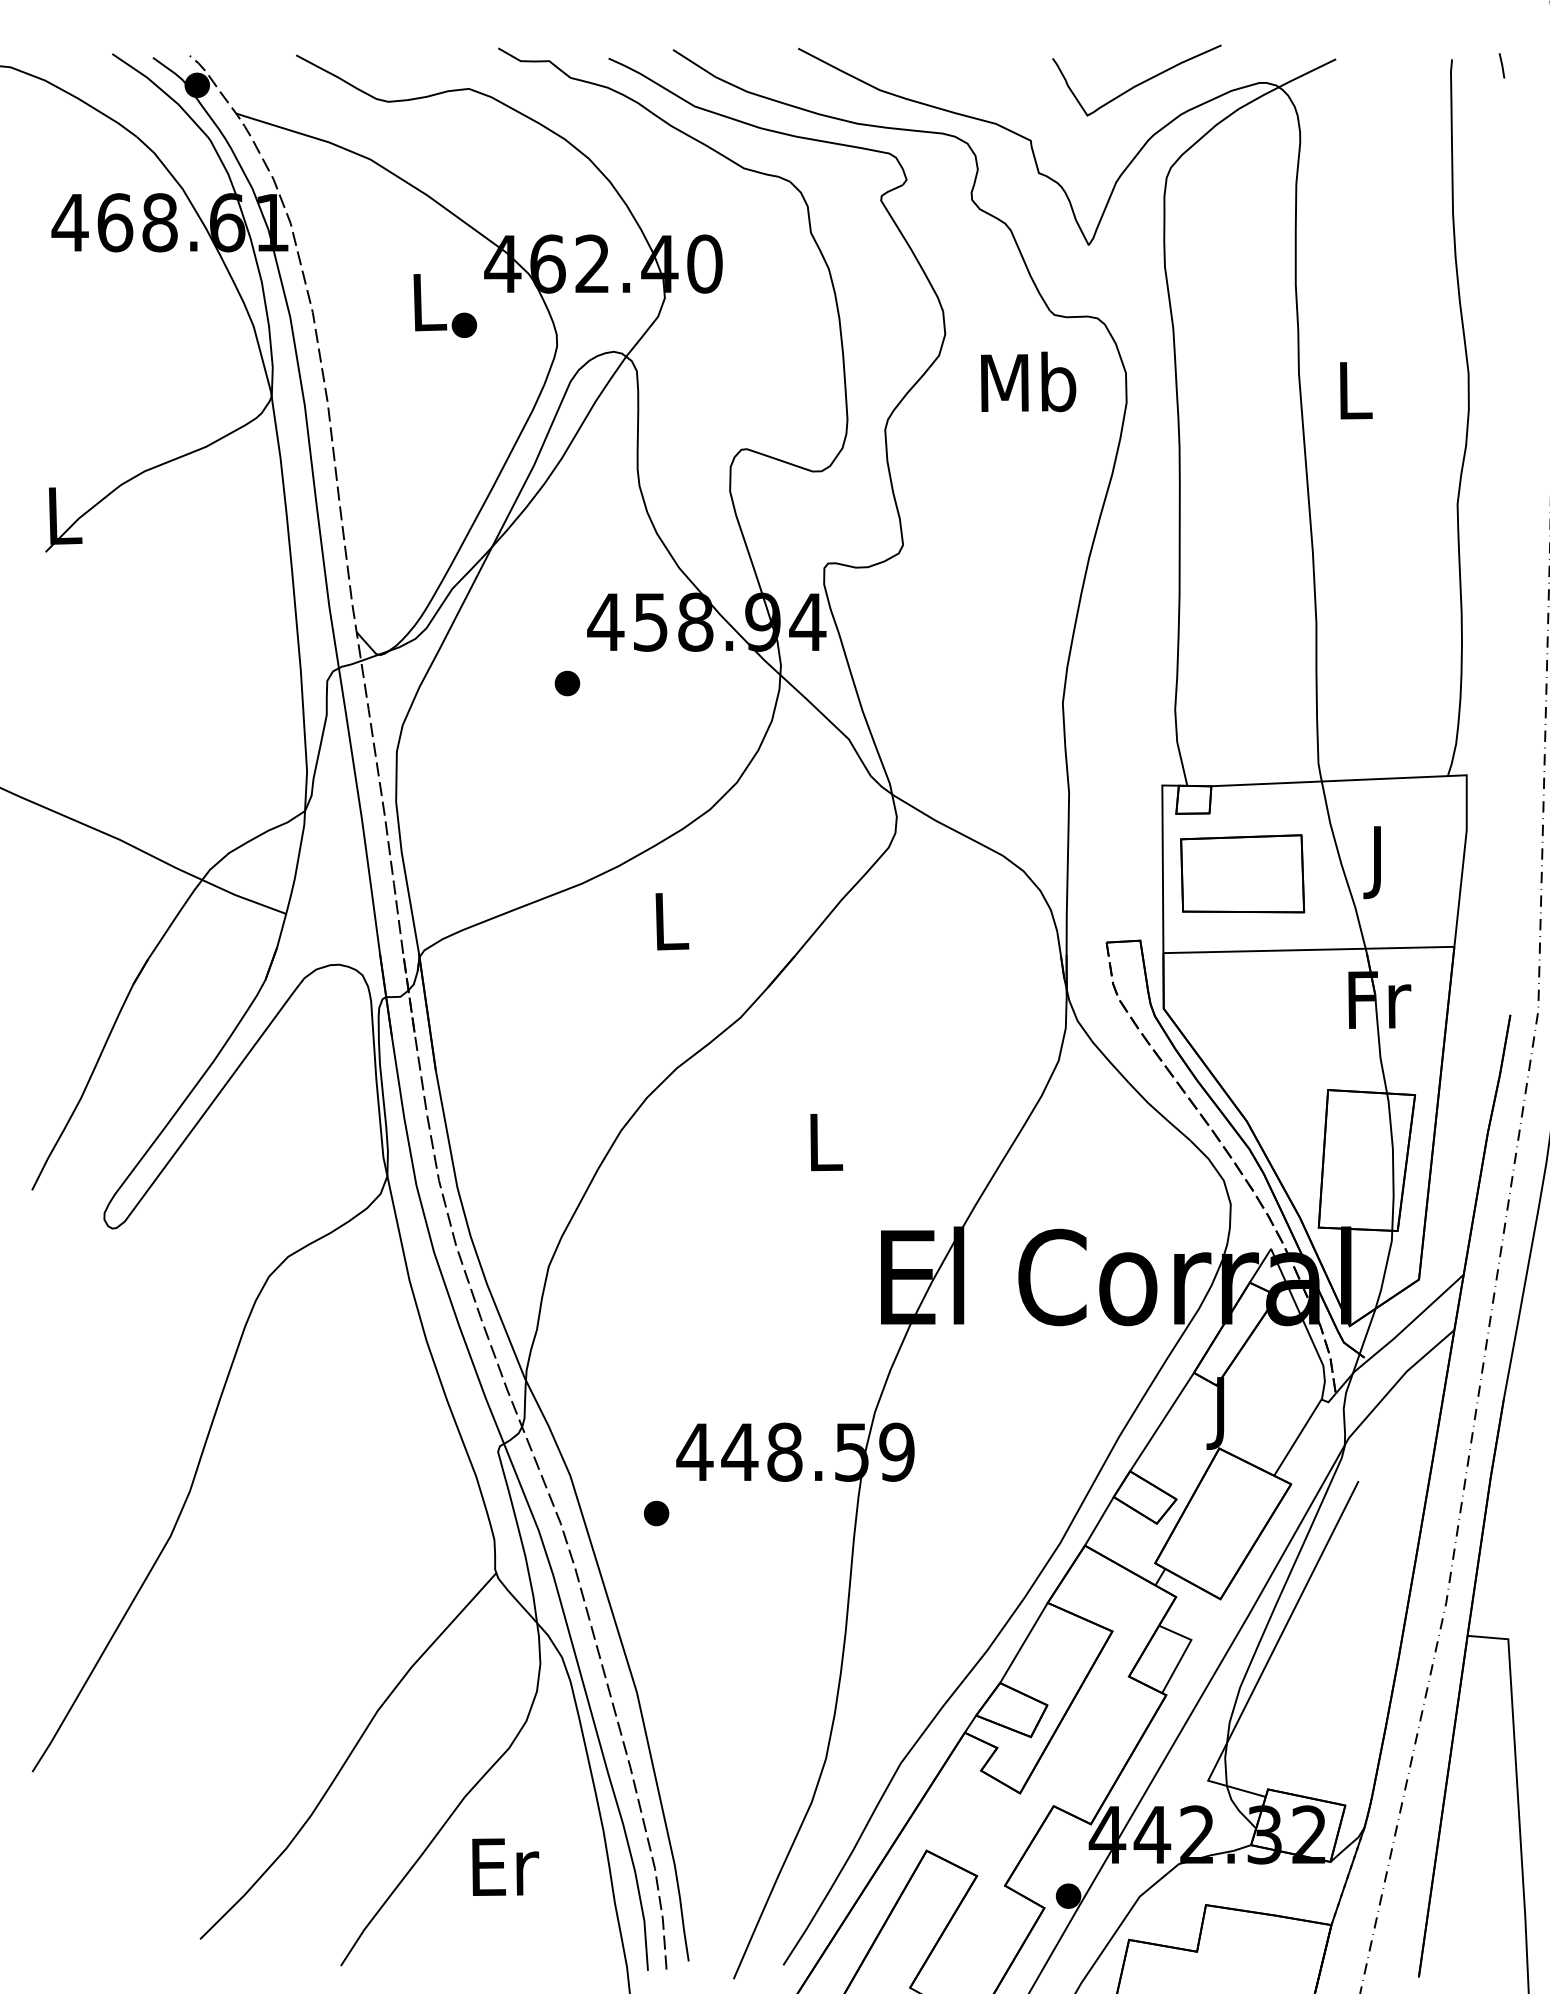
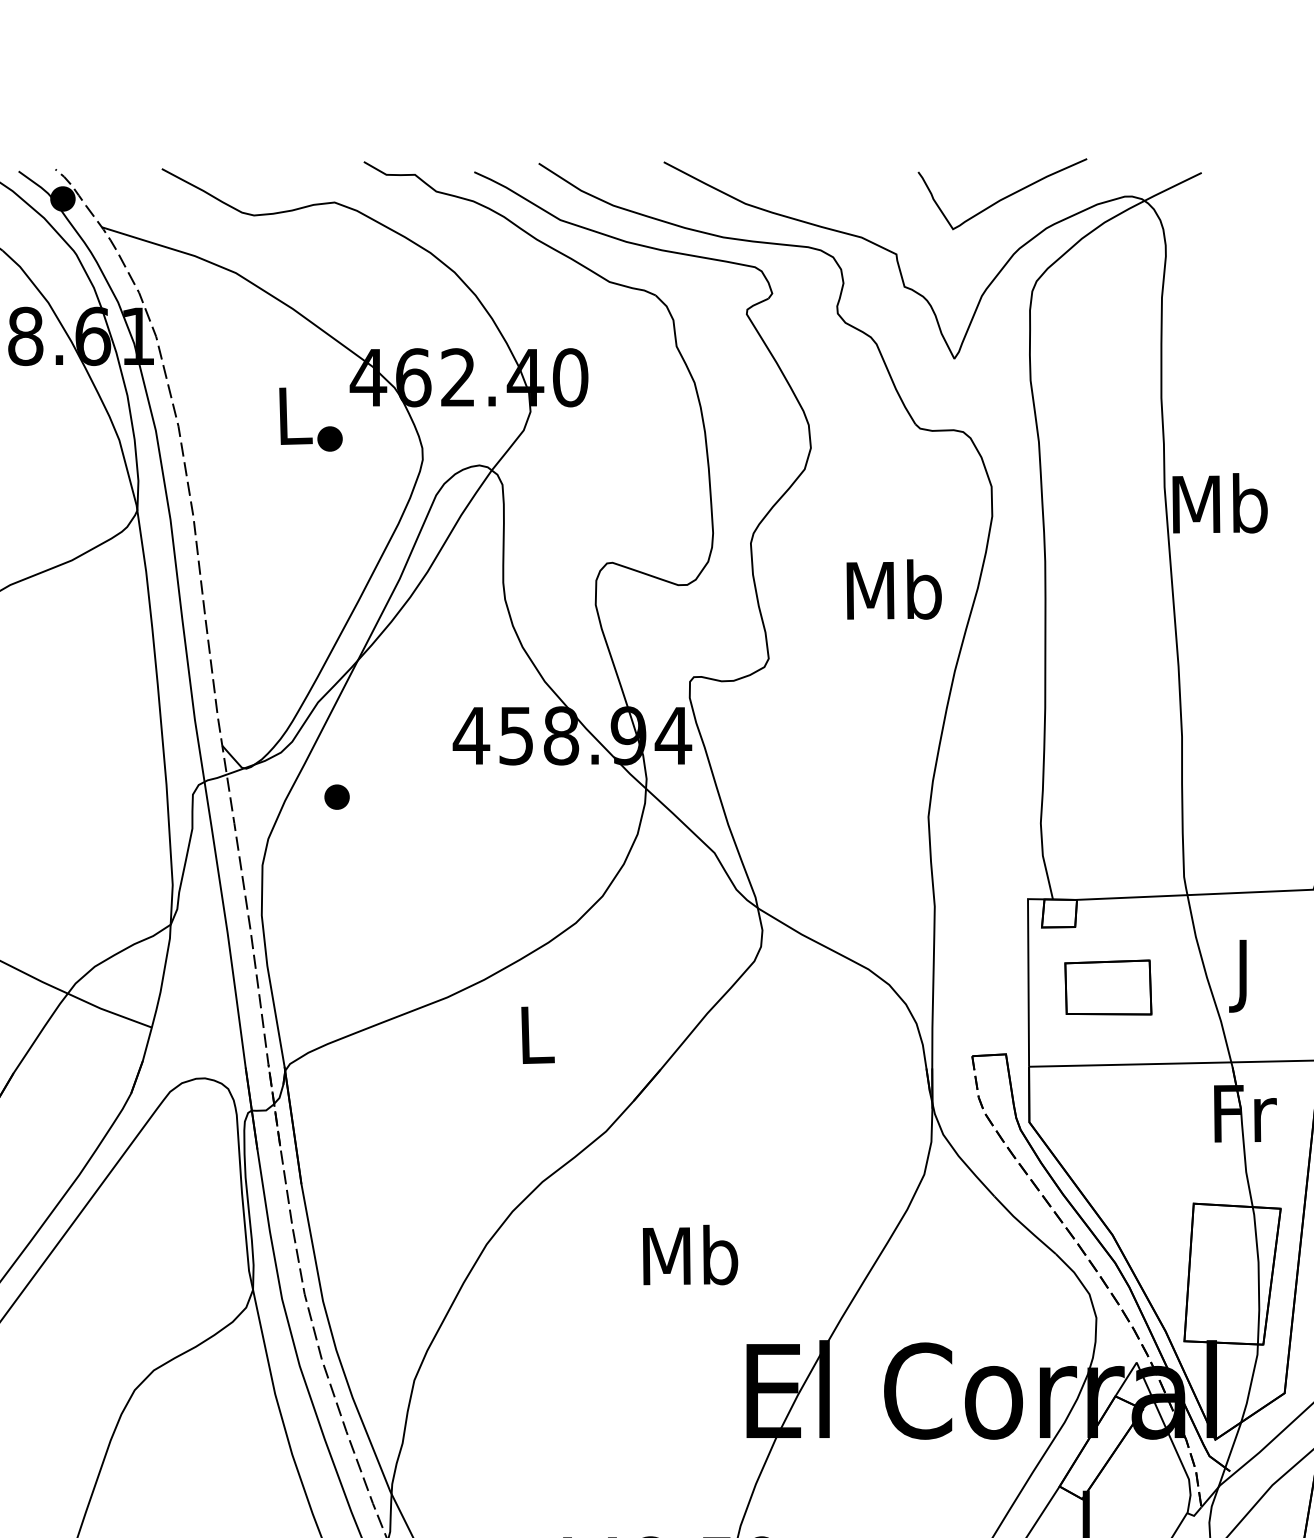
text: (1028, 381) -> (894, 589), moved
text: (1354, 389) -> (1220, 503), L -> Mb
part: (567, 683) -> (337, 797), moved
part: (1242, 873) -> (1108, 987), size x0.7
text: (824, 1141) -> (690, 1255), L -> Mb

